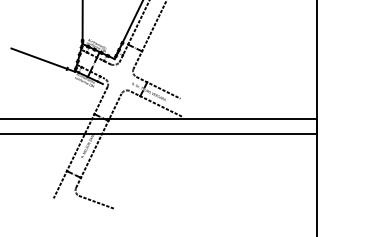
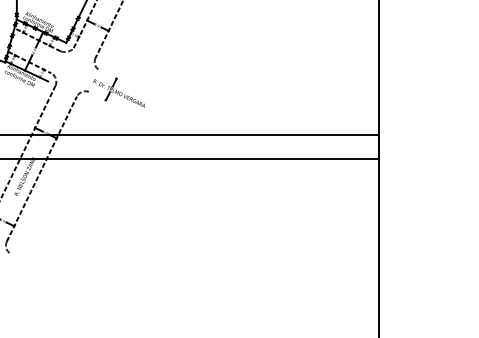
line: (158, 87) -> (134, 86), removed
line: (155, 103) -> (129, 111), removed
line: (96, 201) -> (38, 262), removed

